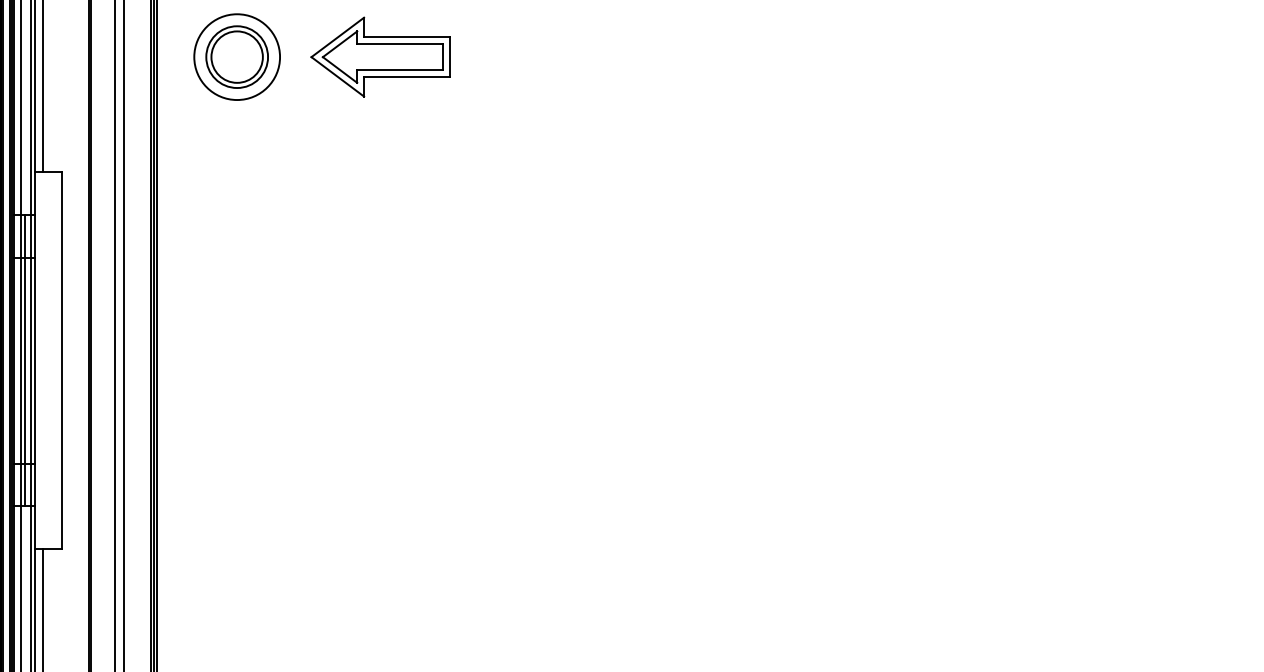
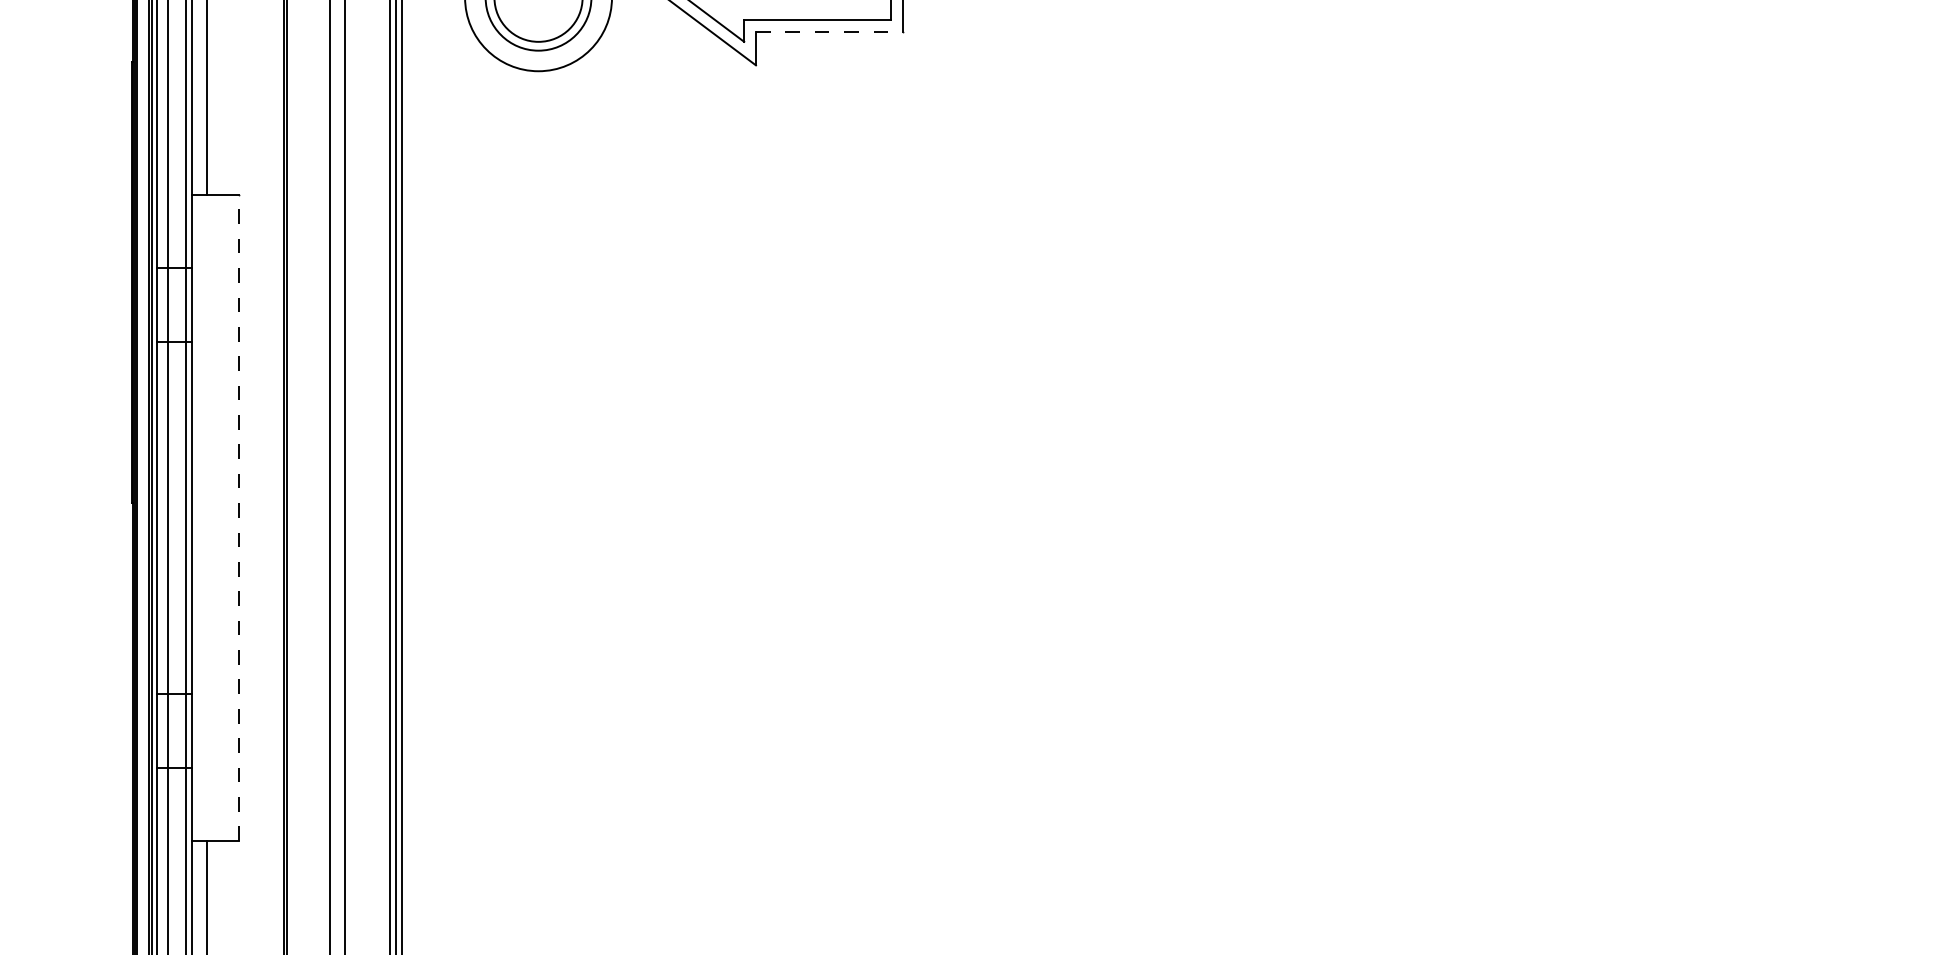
line: (406, 76) -> (828, 30), solid -> dashed
line: (24, 360) -> (174, 517), removed
line: (62, 360) -> (239, 517), solid -> dashed

